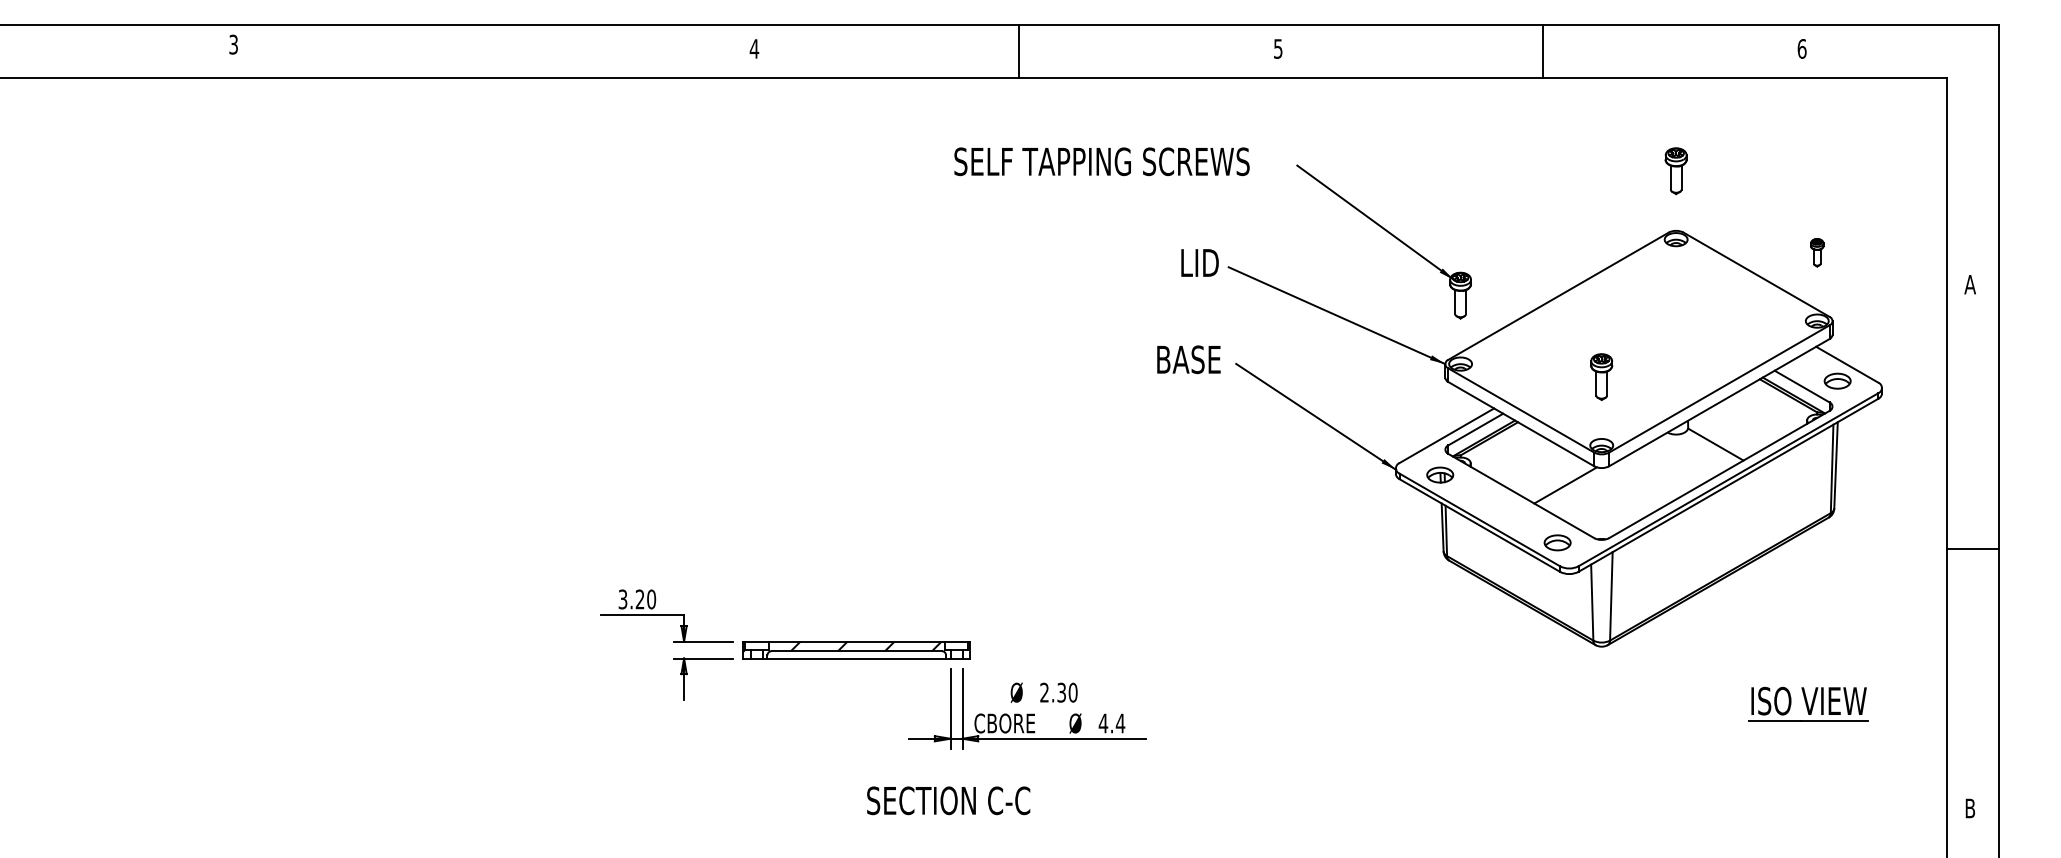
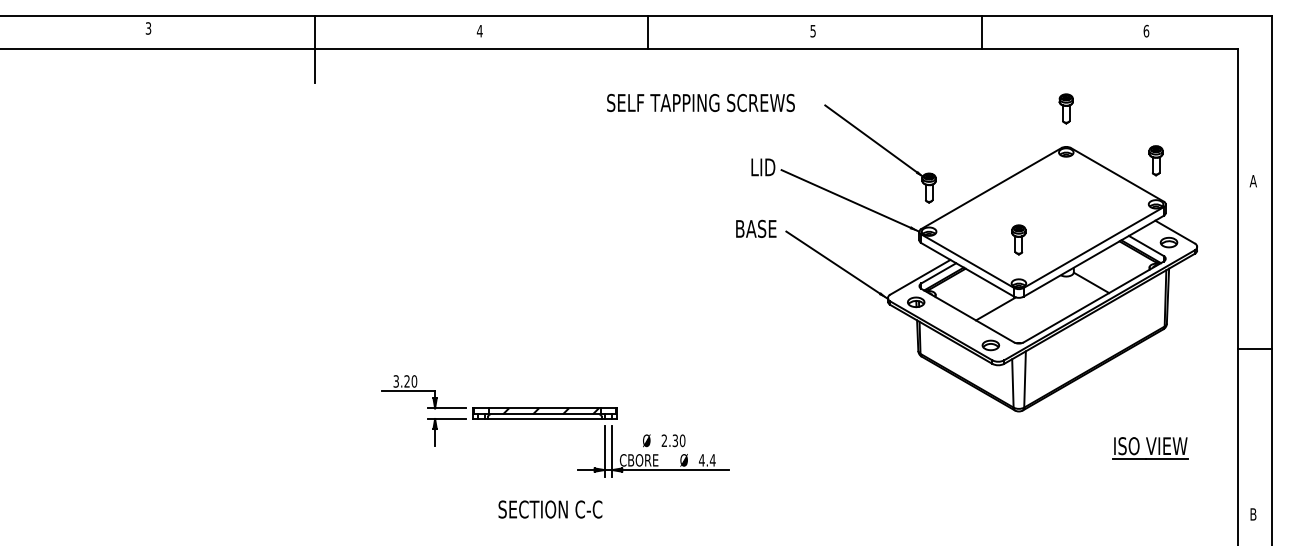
line: (496, 77) -> (315, 49), added
part: (1816, 252) -> (1155, 160), size x1.67
text: (948, 800) -> (550, 509), moved

